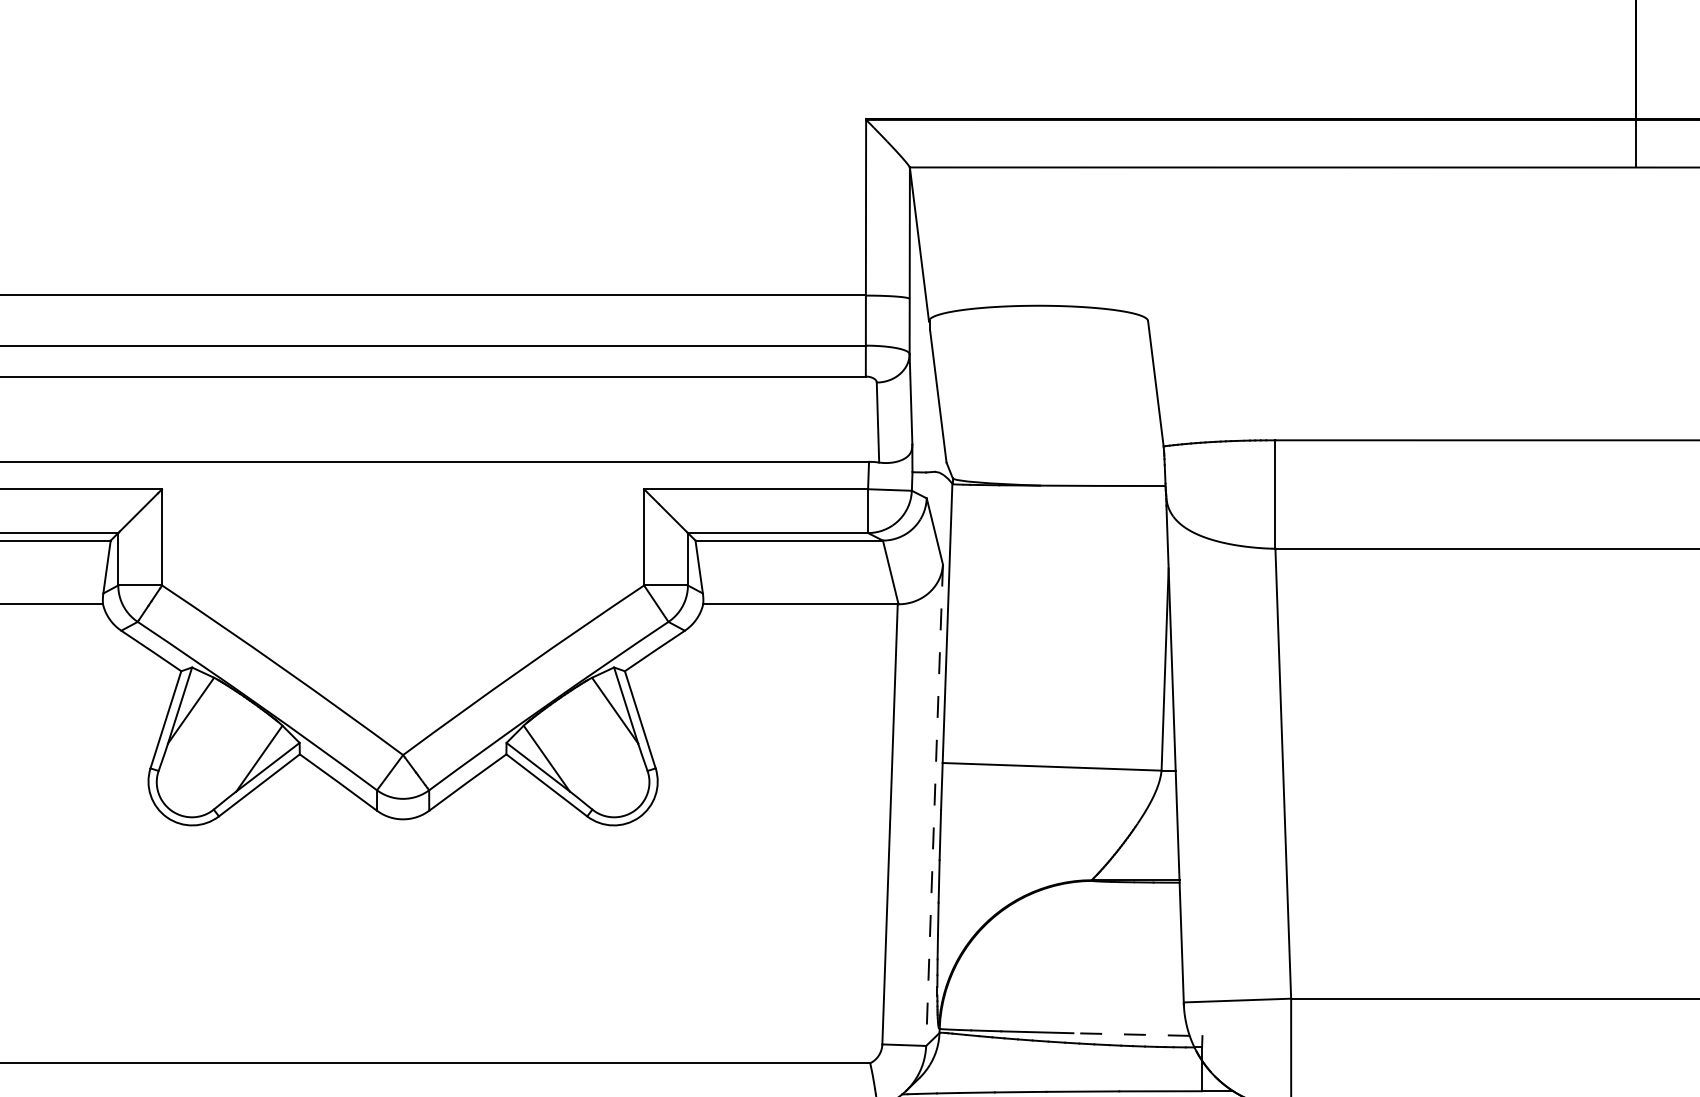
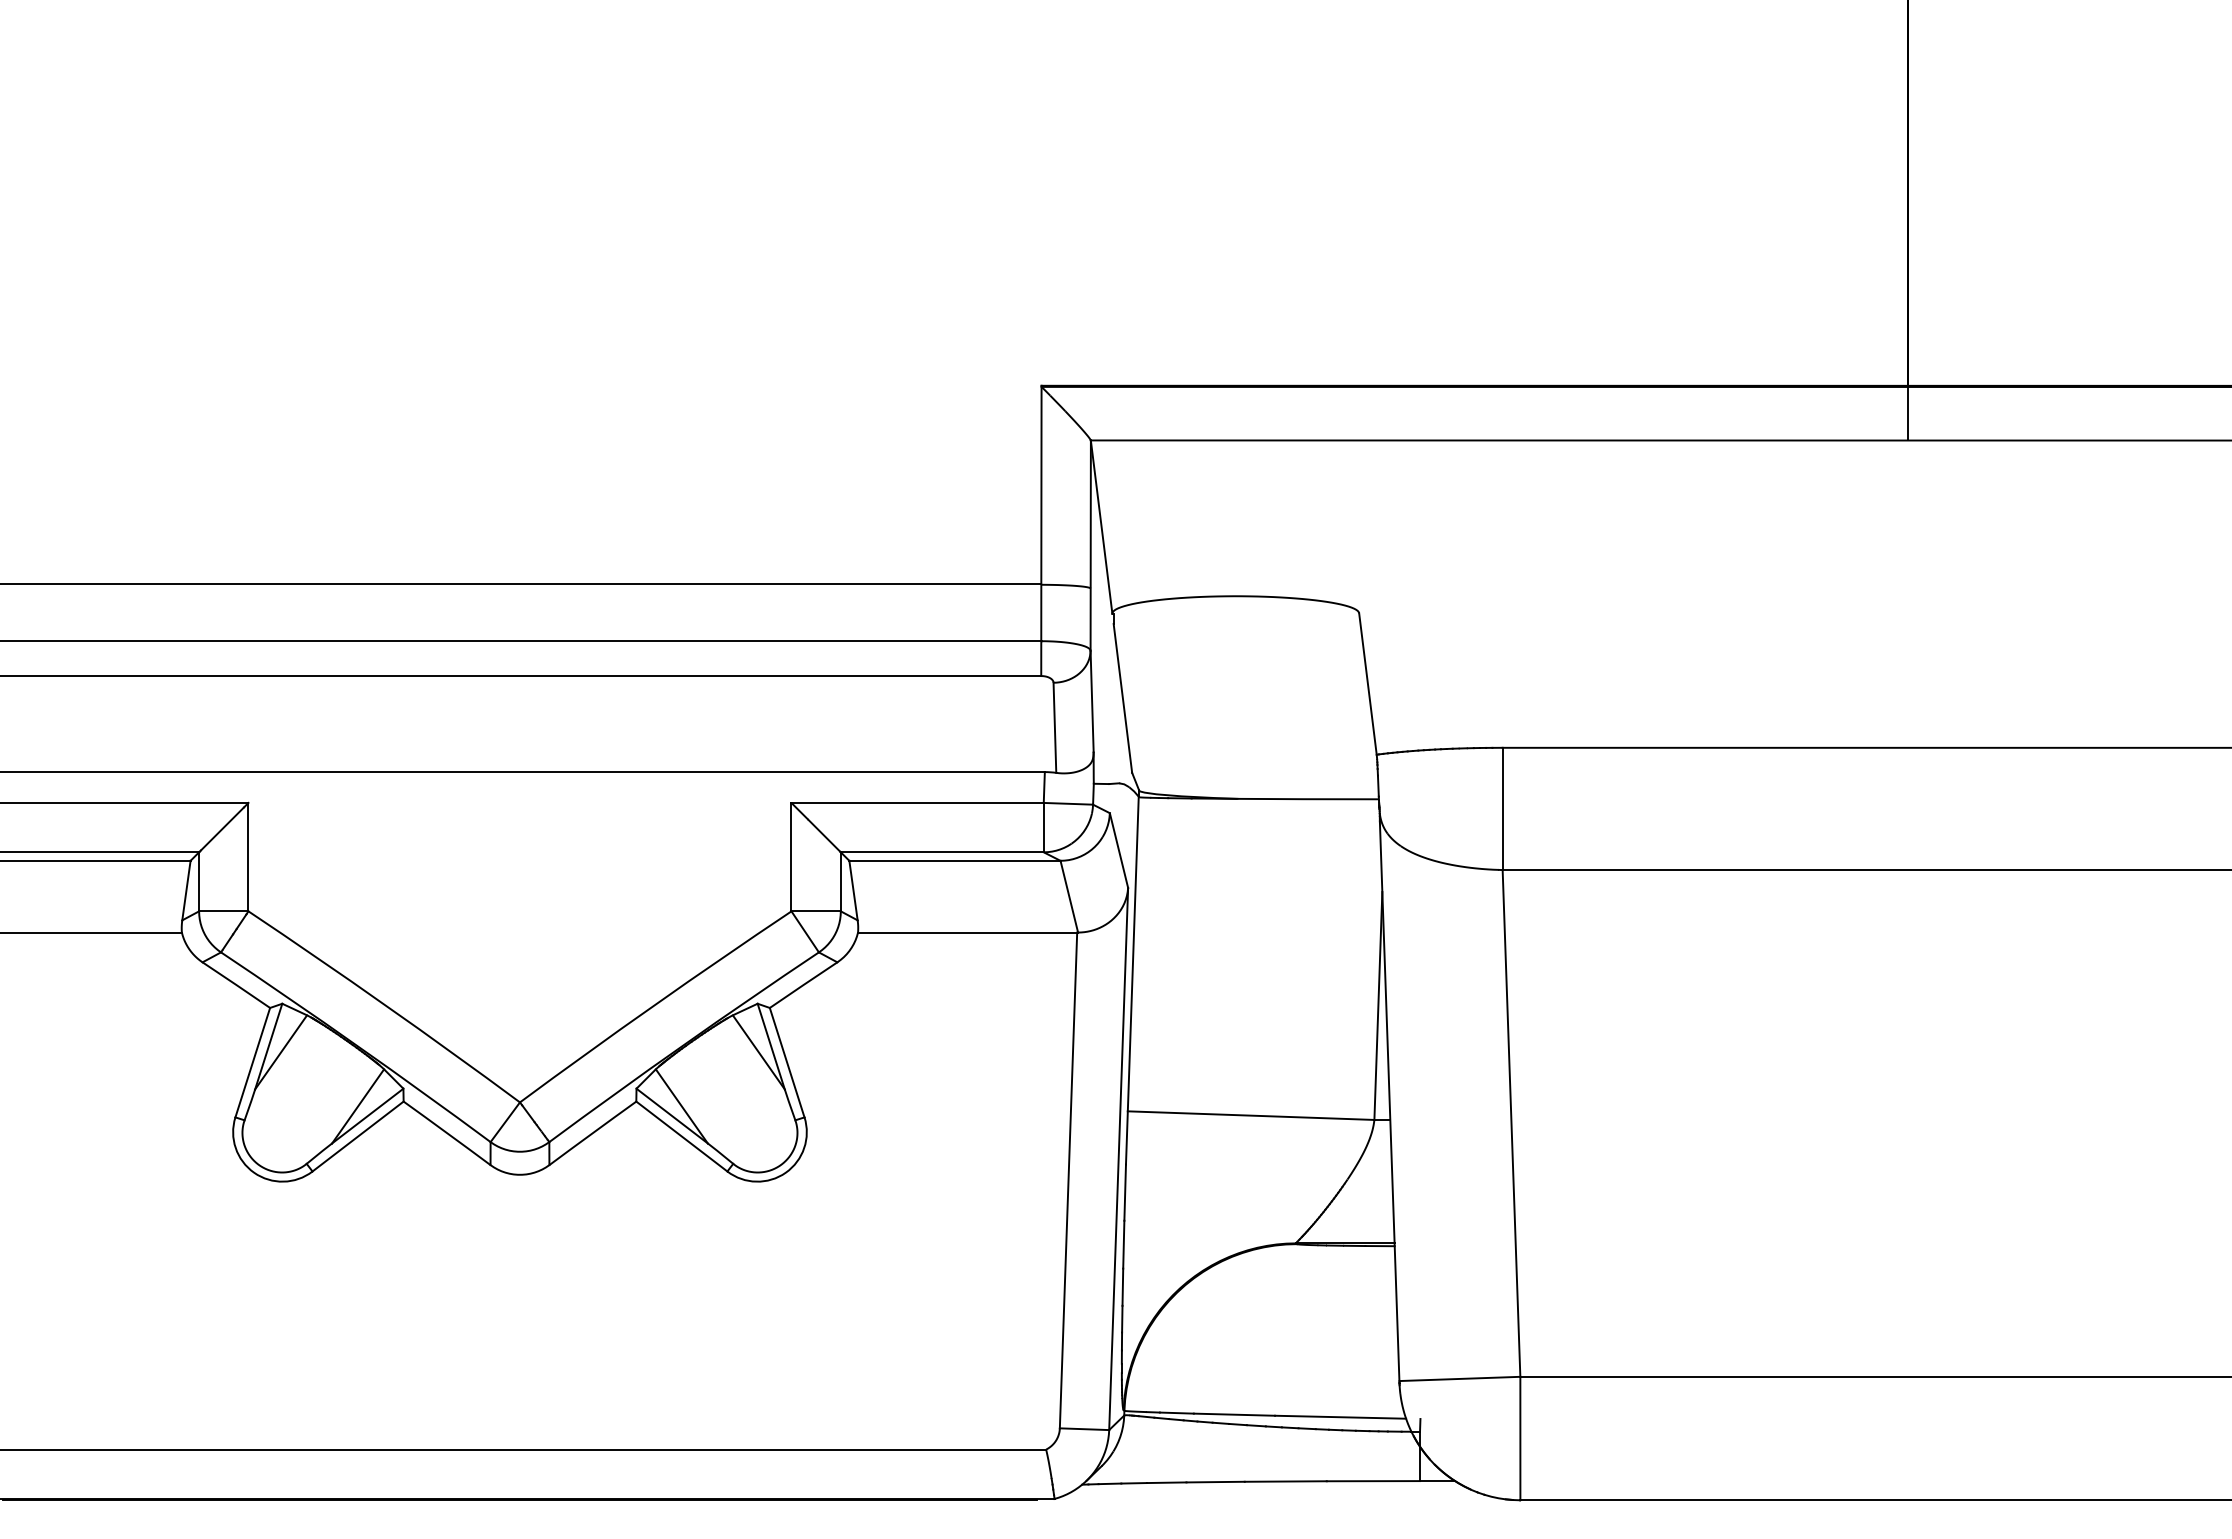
line: (934, 805) -> (1118, 1159), dashed -> solid
line: (1131, 1034) -> (1340, 1417), dashed -> solid

